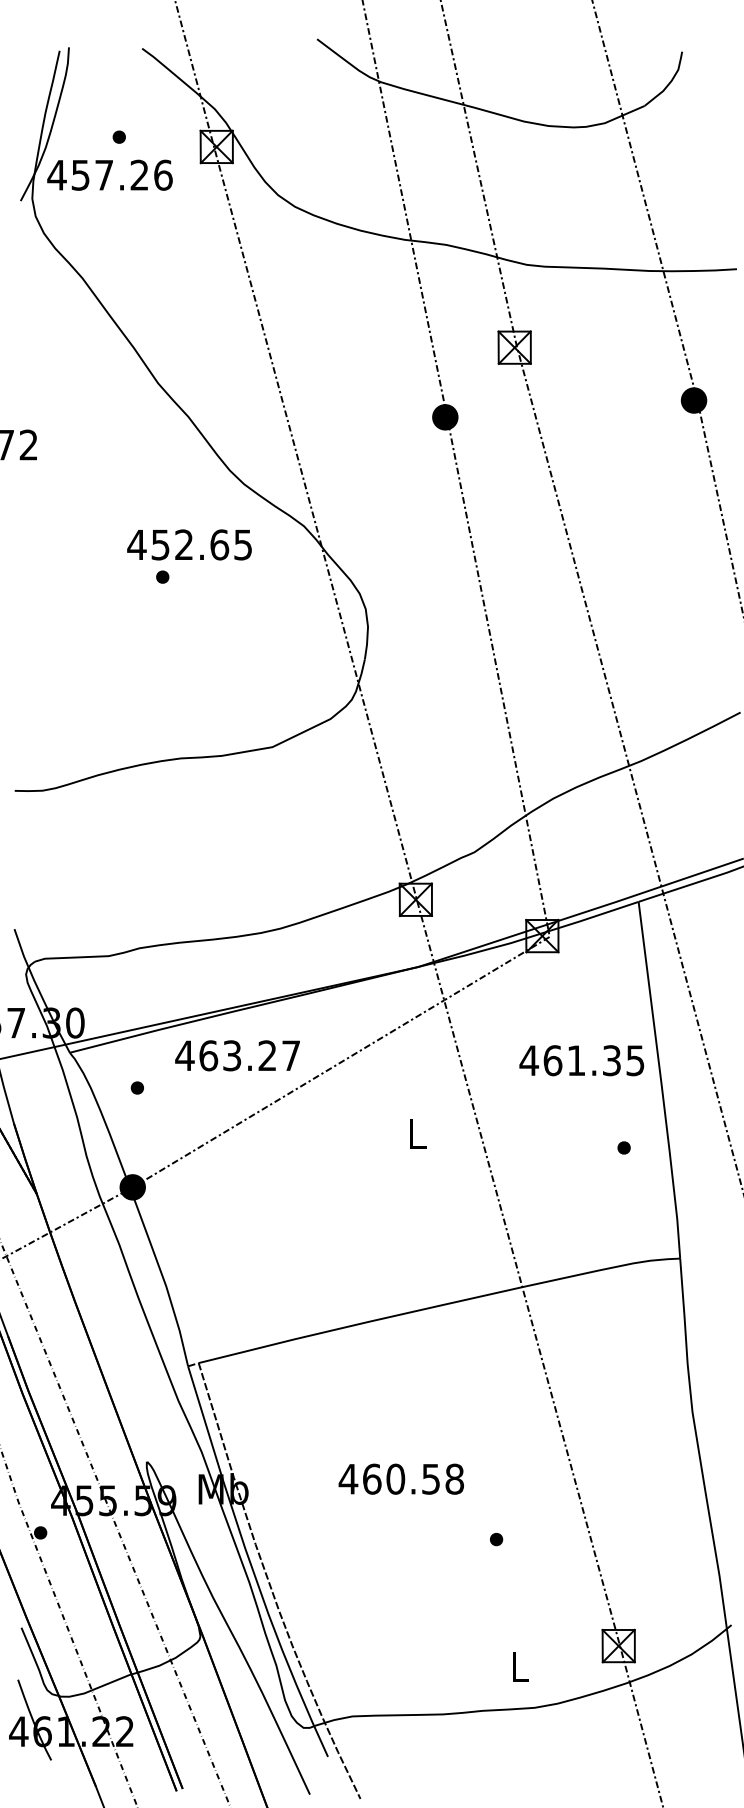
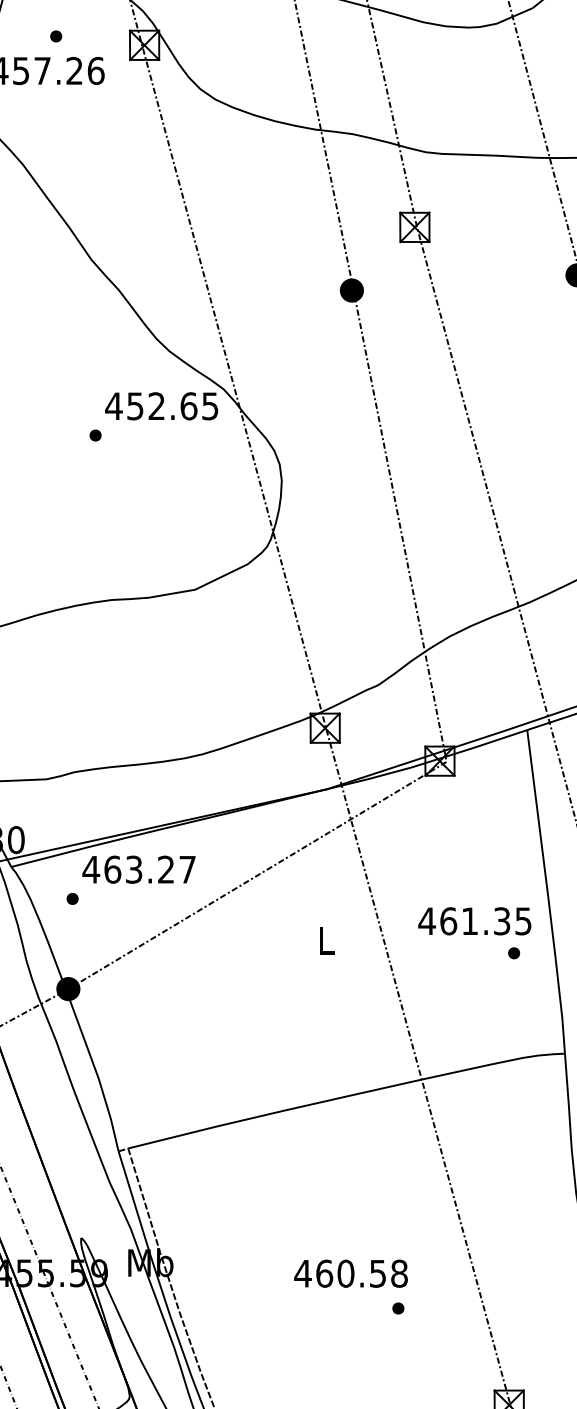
text: (189, 544) -> (161, 405), moved
text: (237, 1055) -> (138, 869), moved
text: (581, 1060) -> (474, 921), moved
text: (400, 1478) -> (350, 1273), moved

